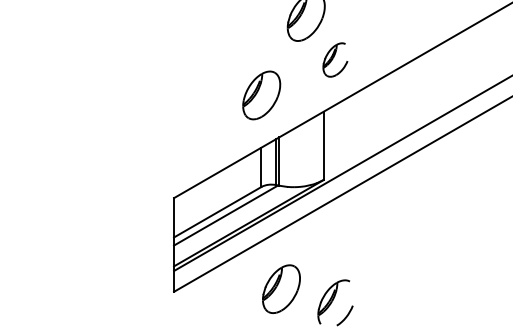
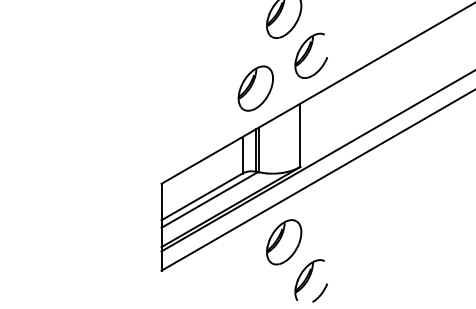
part: (334, 59) -> (310, 55), size x1.43
part: (261, 95) -> (255, 88), moved
part: (281, 289) -> (284, 242), moved

